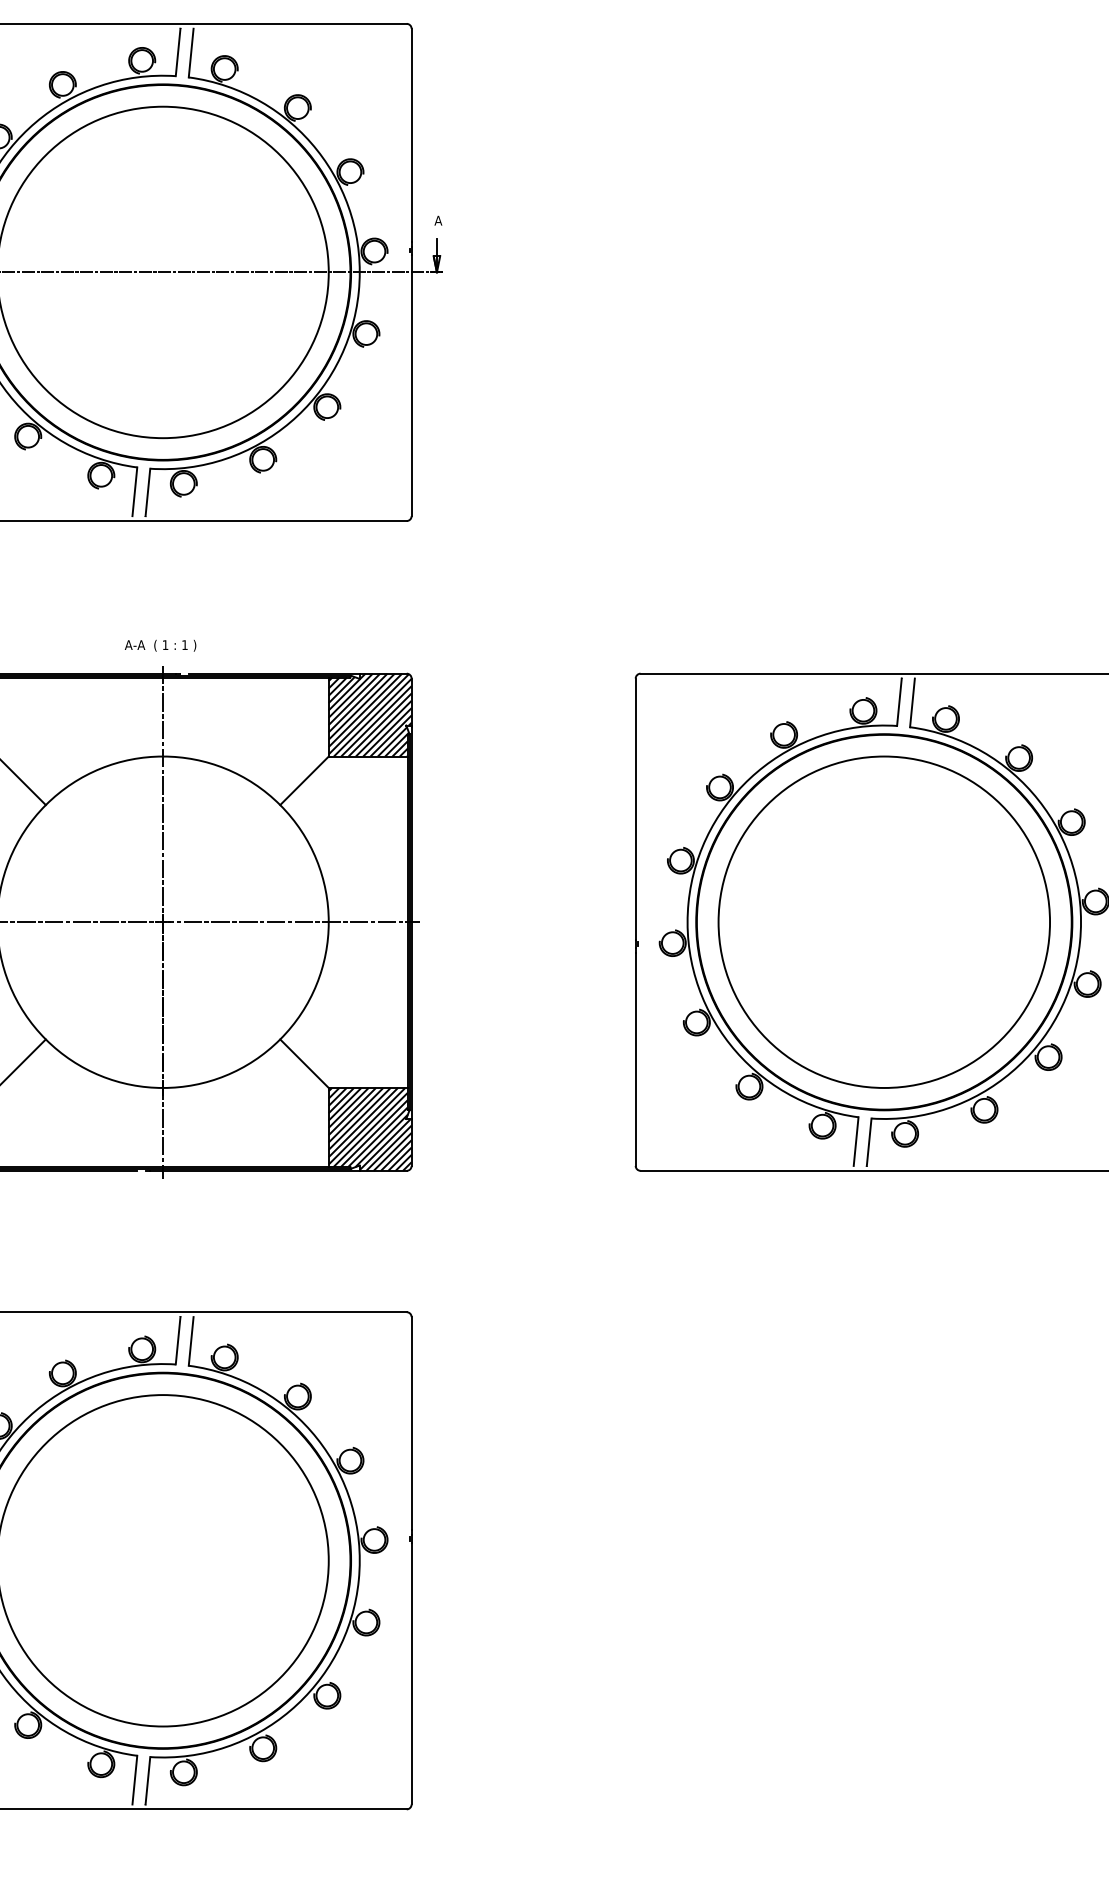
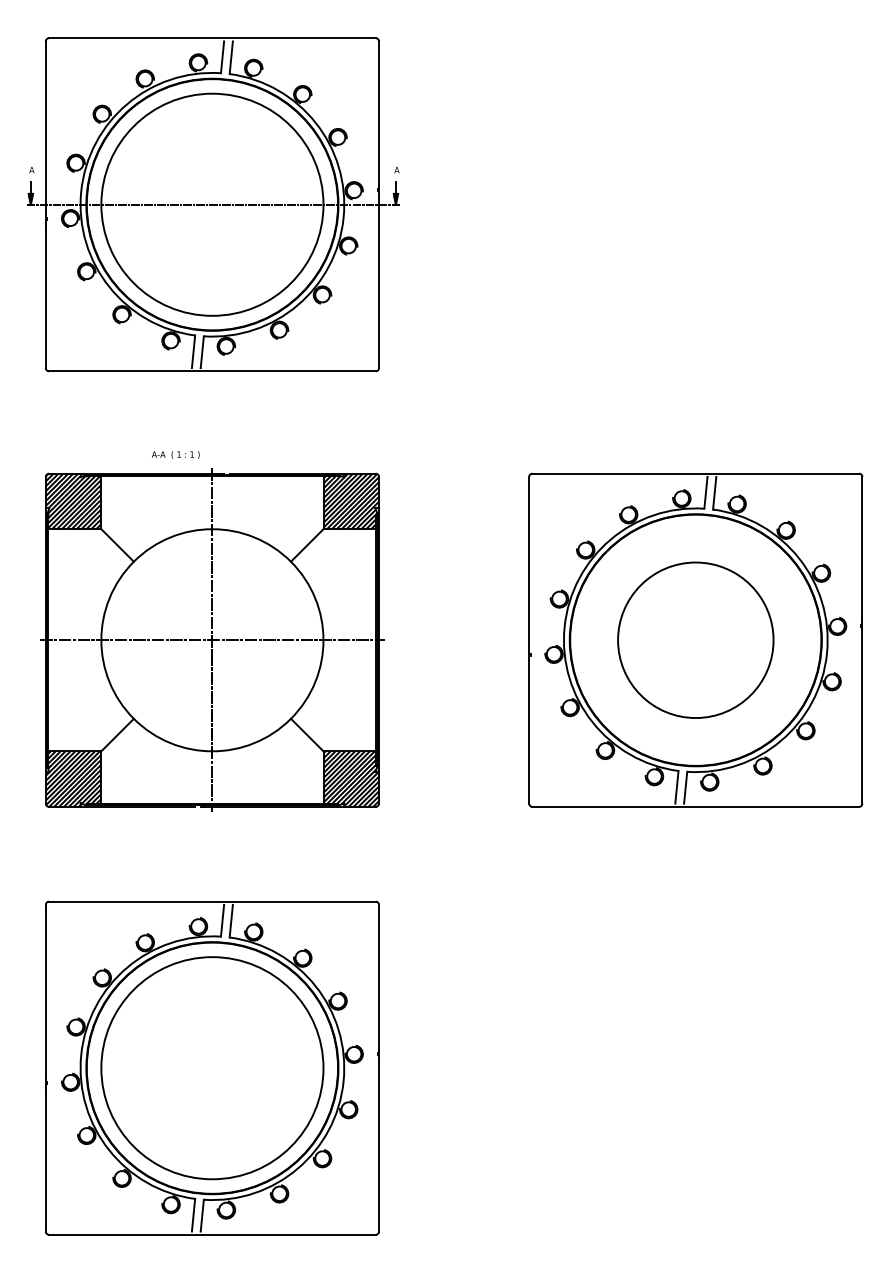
text: (160, 645) -> (175, 454), moved
circle: (883, 922) -> (695, 640), size x0.7

